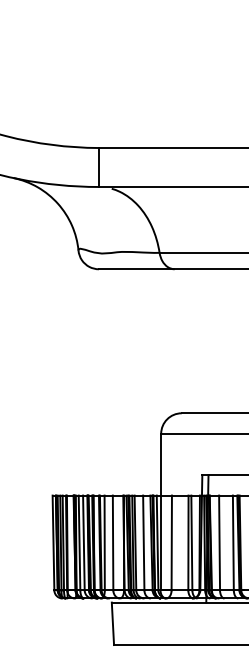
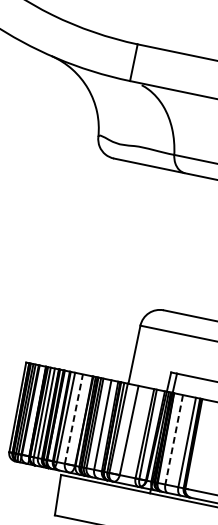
line: (113, 542) -> (74, 418), solid -> dashed
line: (219, 543) -> (174, 440), solid -> dashed

